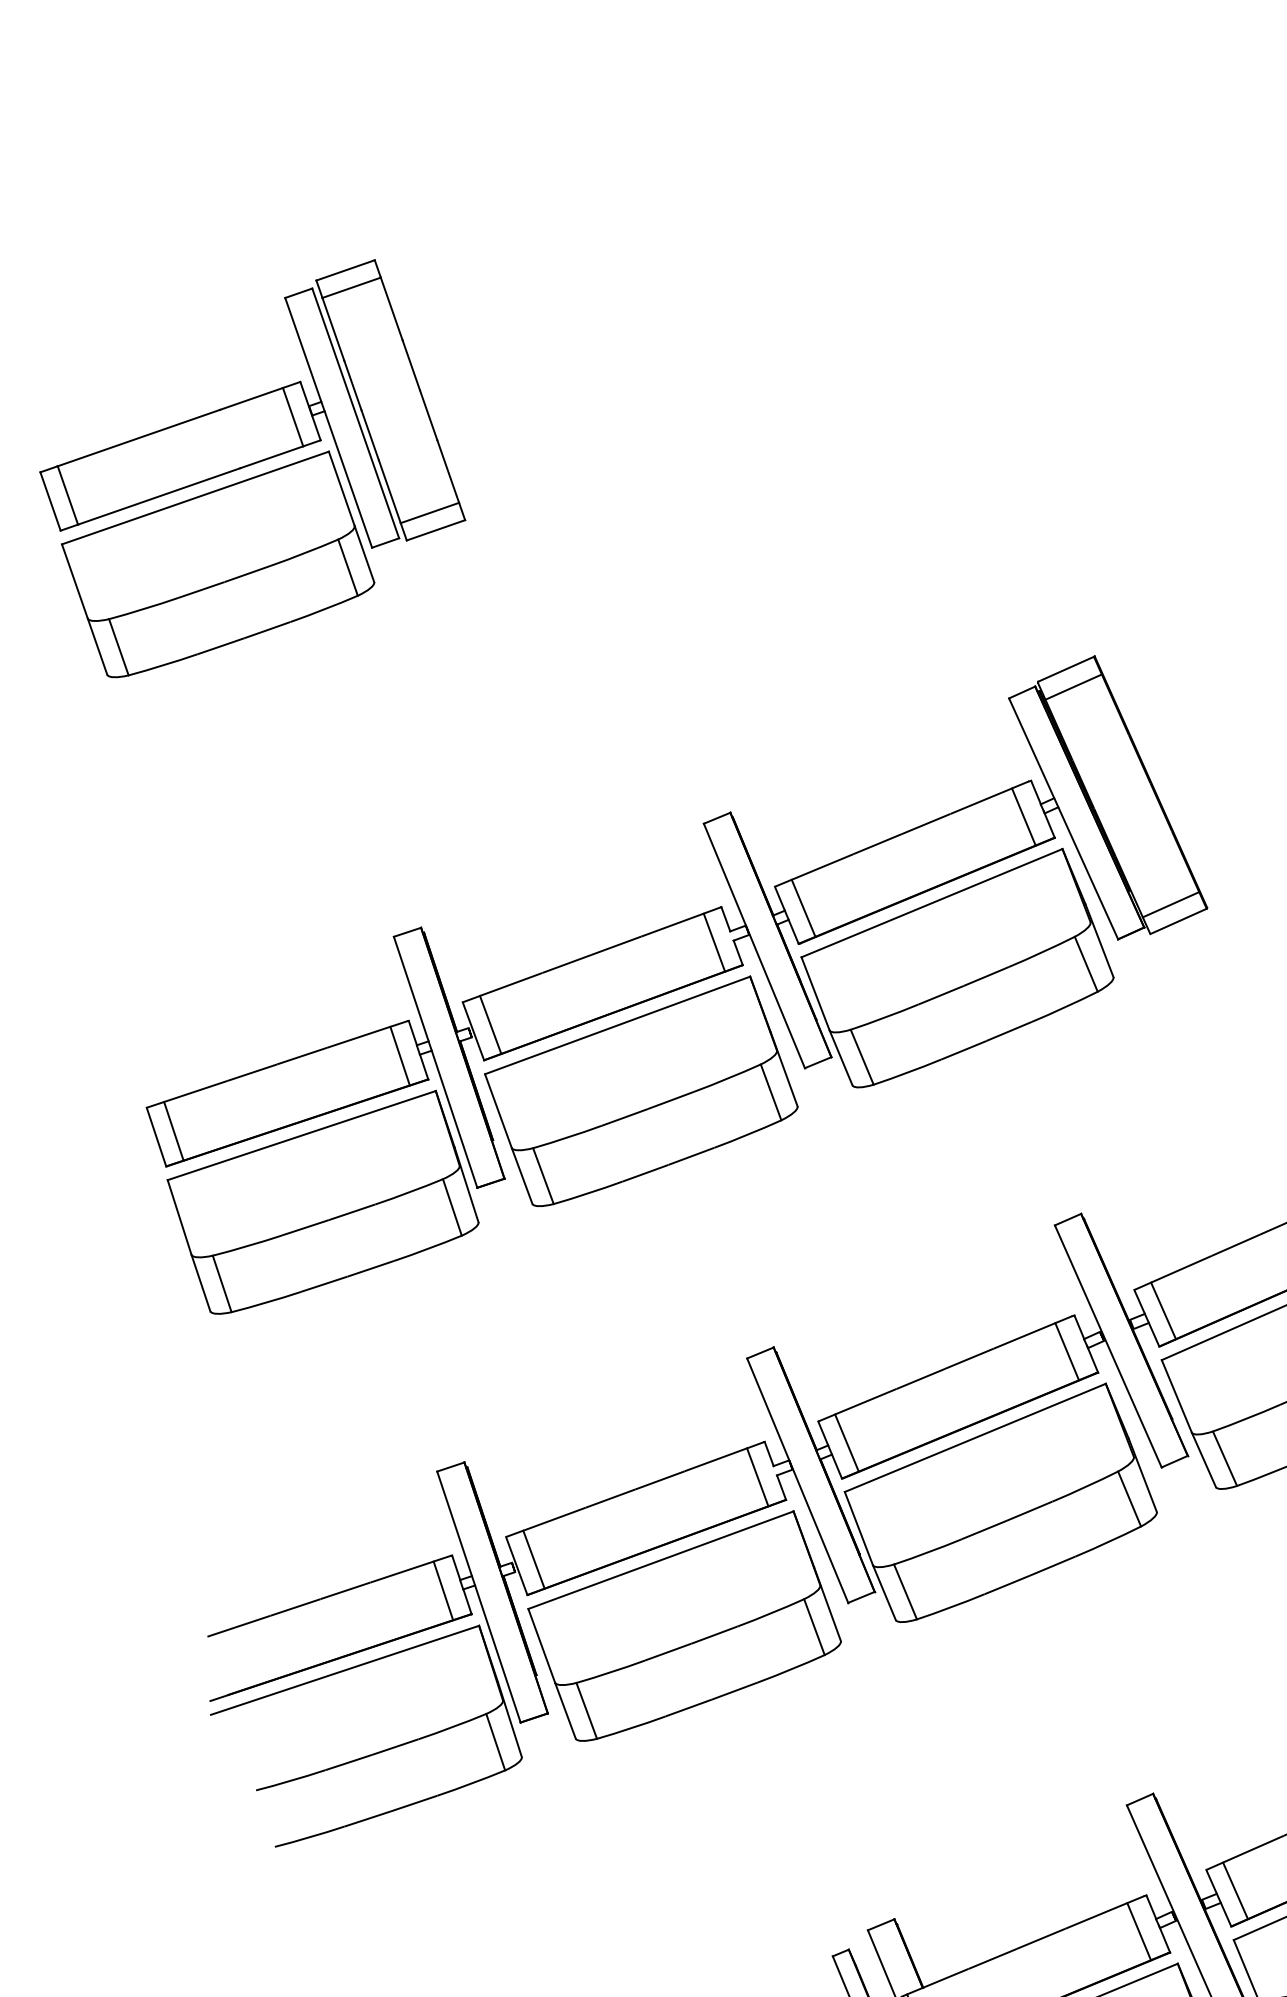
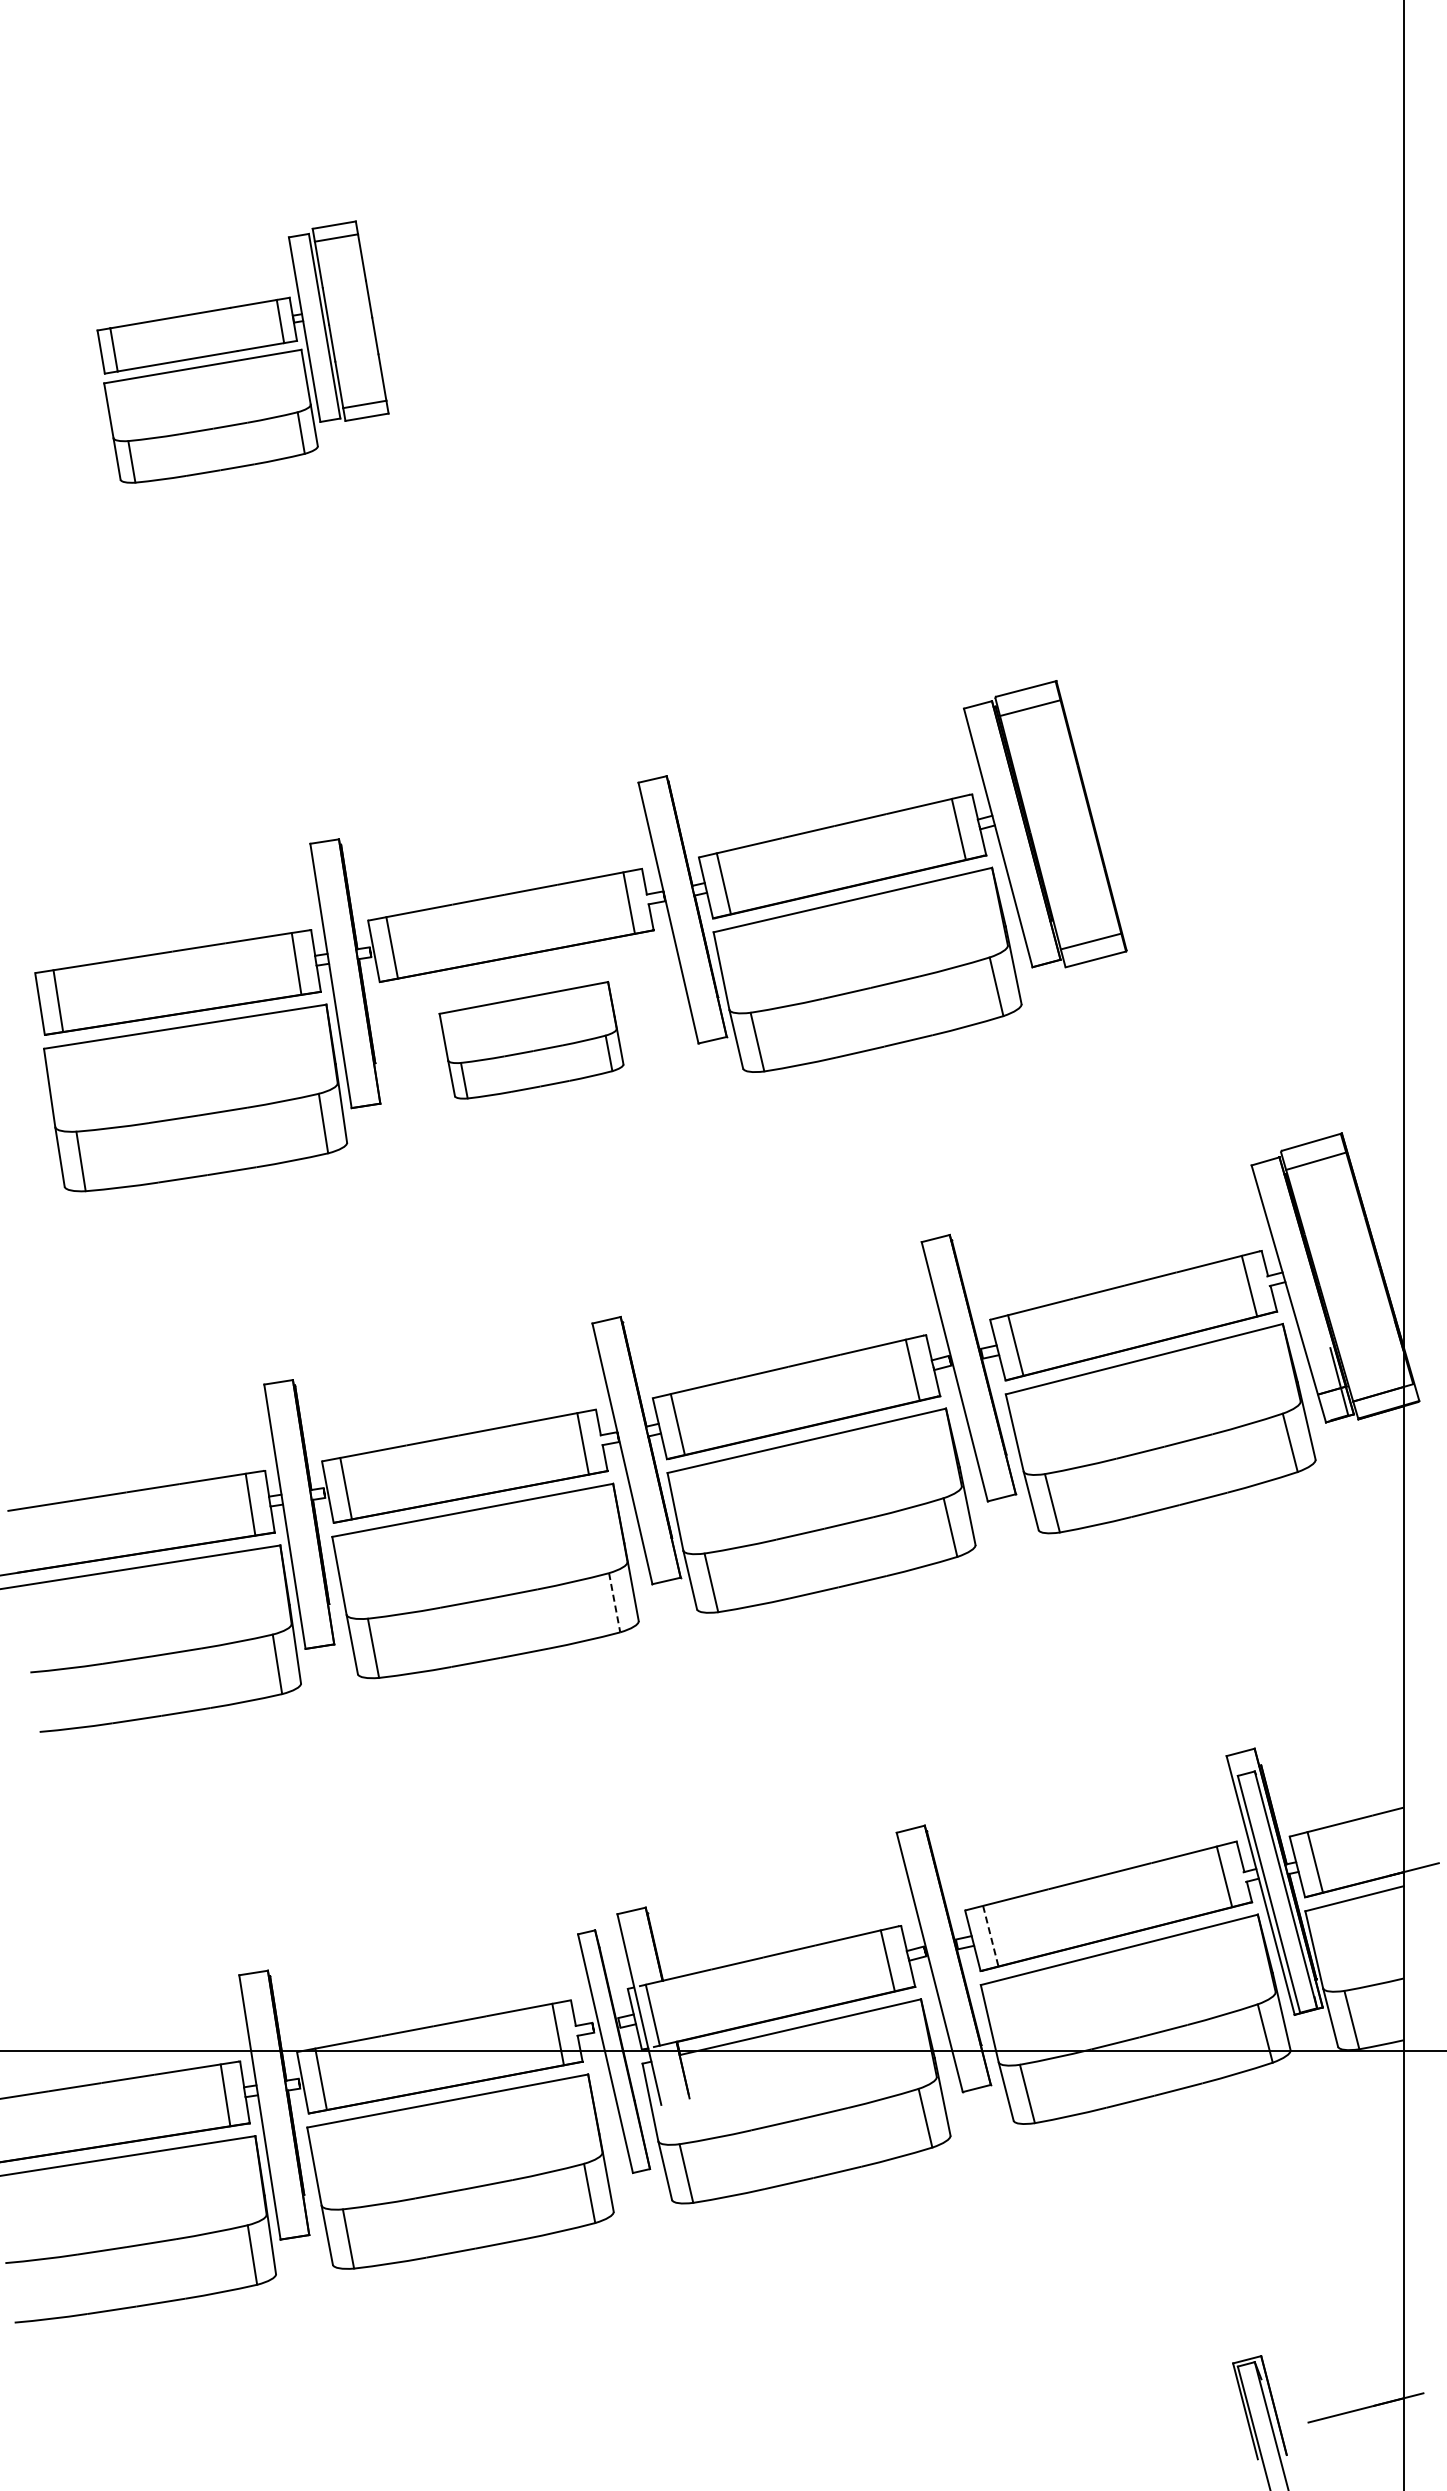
part: (247, 467) -> (242, 351), size x0.7
part: (641, 1092) -> (531, 1040), size x0.6
line: (814, 1627) -> (614, 1603), solid -> dashed
line: (1235, 1891) -> (990, 1936), solid -> dashed

